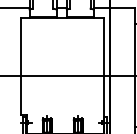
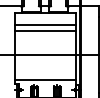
line: (62, 34) -> (45, 25), added
line: (62, 43) -> (45, 31), added
line: (62, 110) -> (45, 80), added

